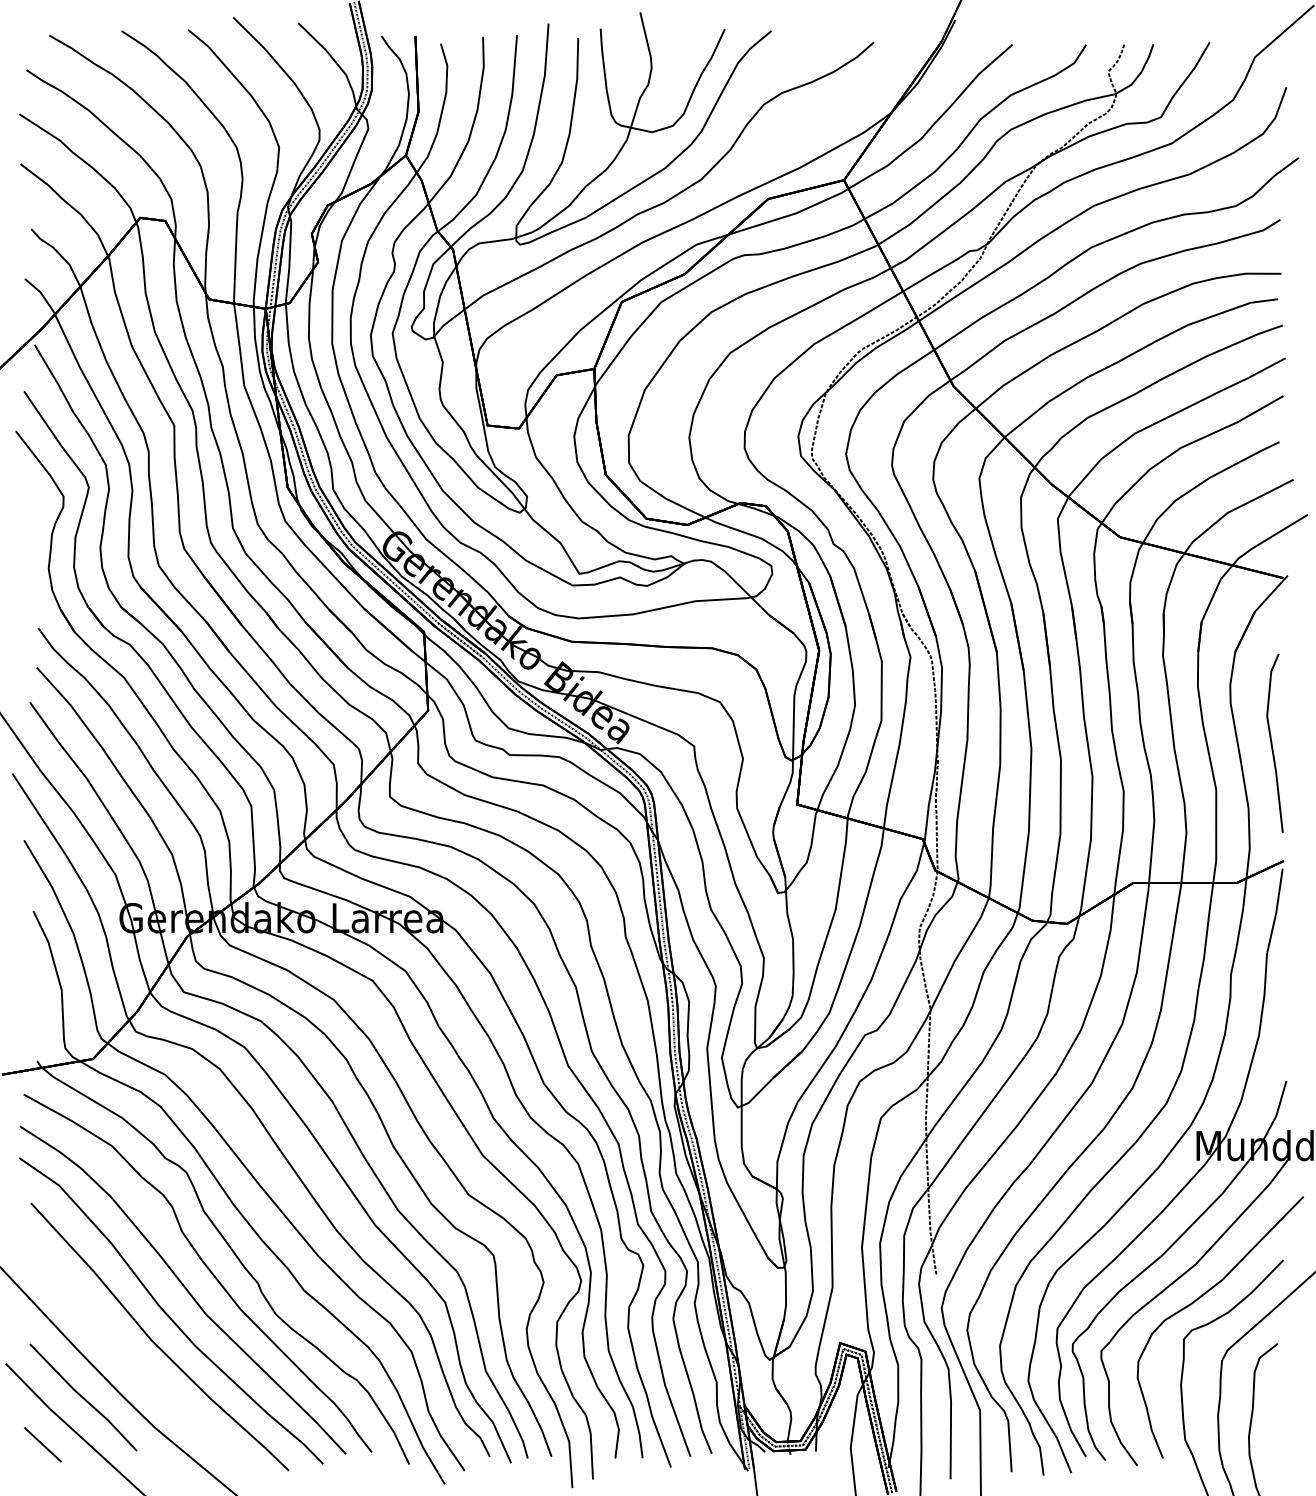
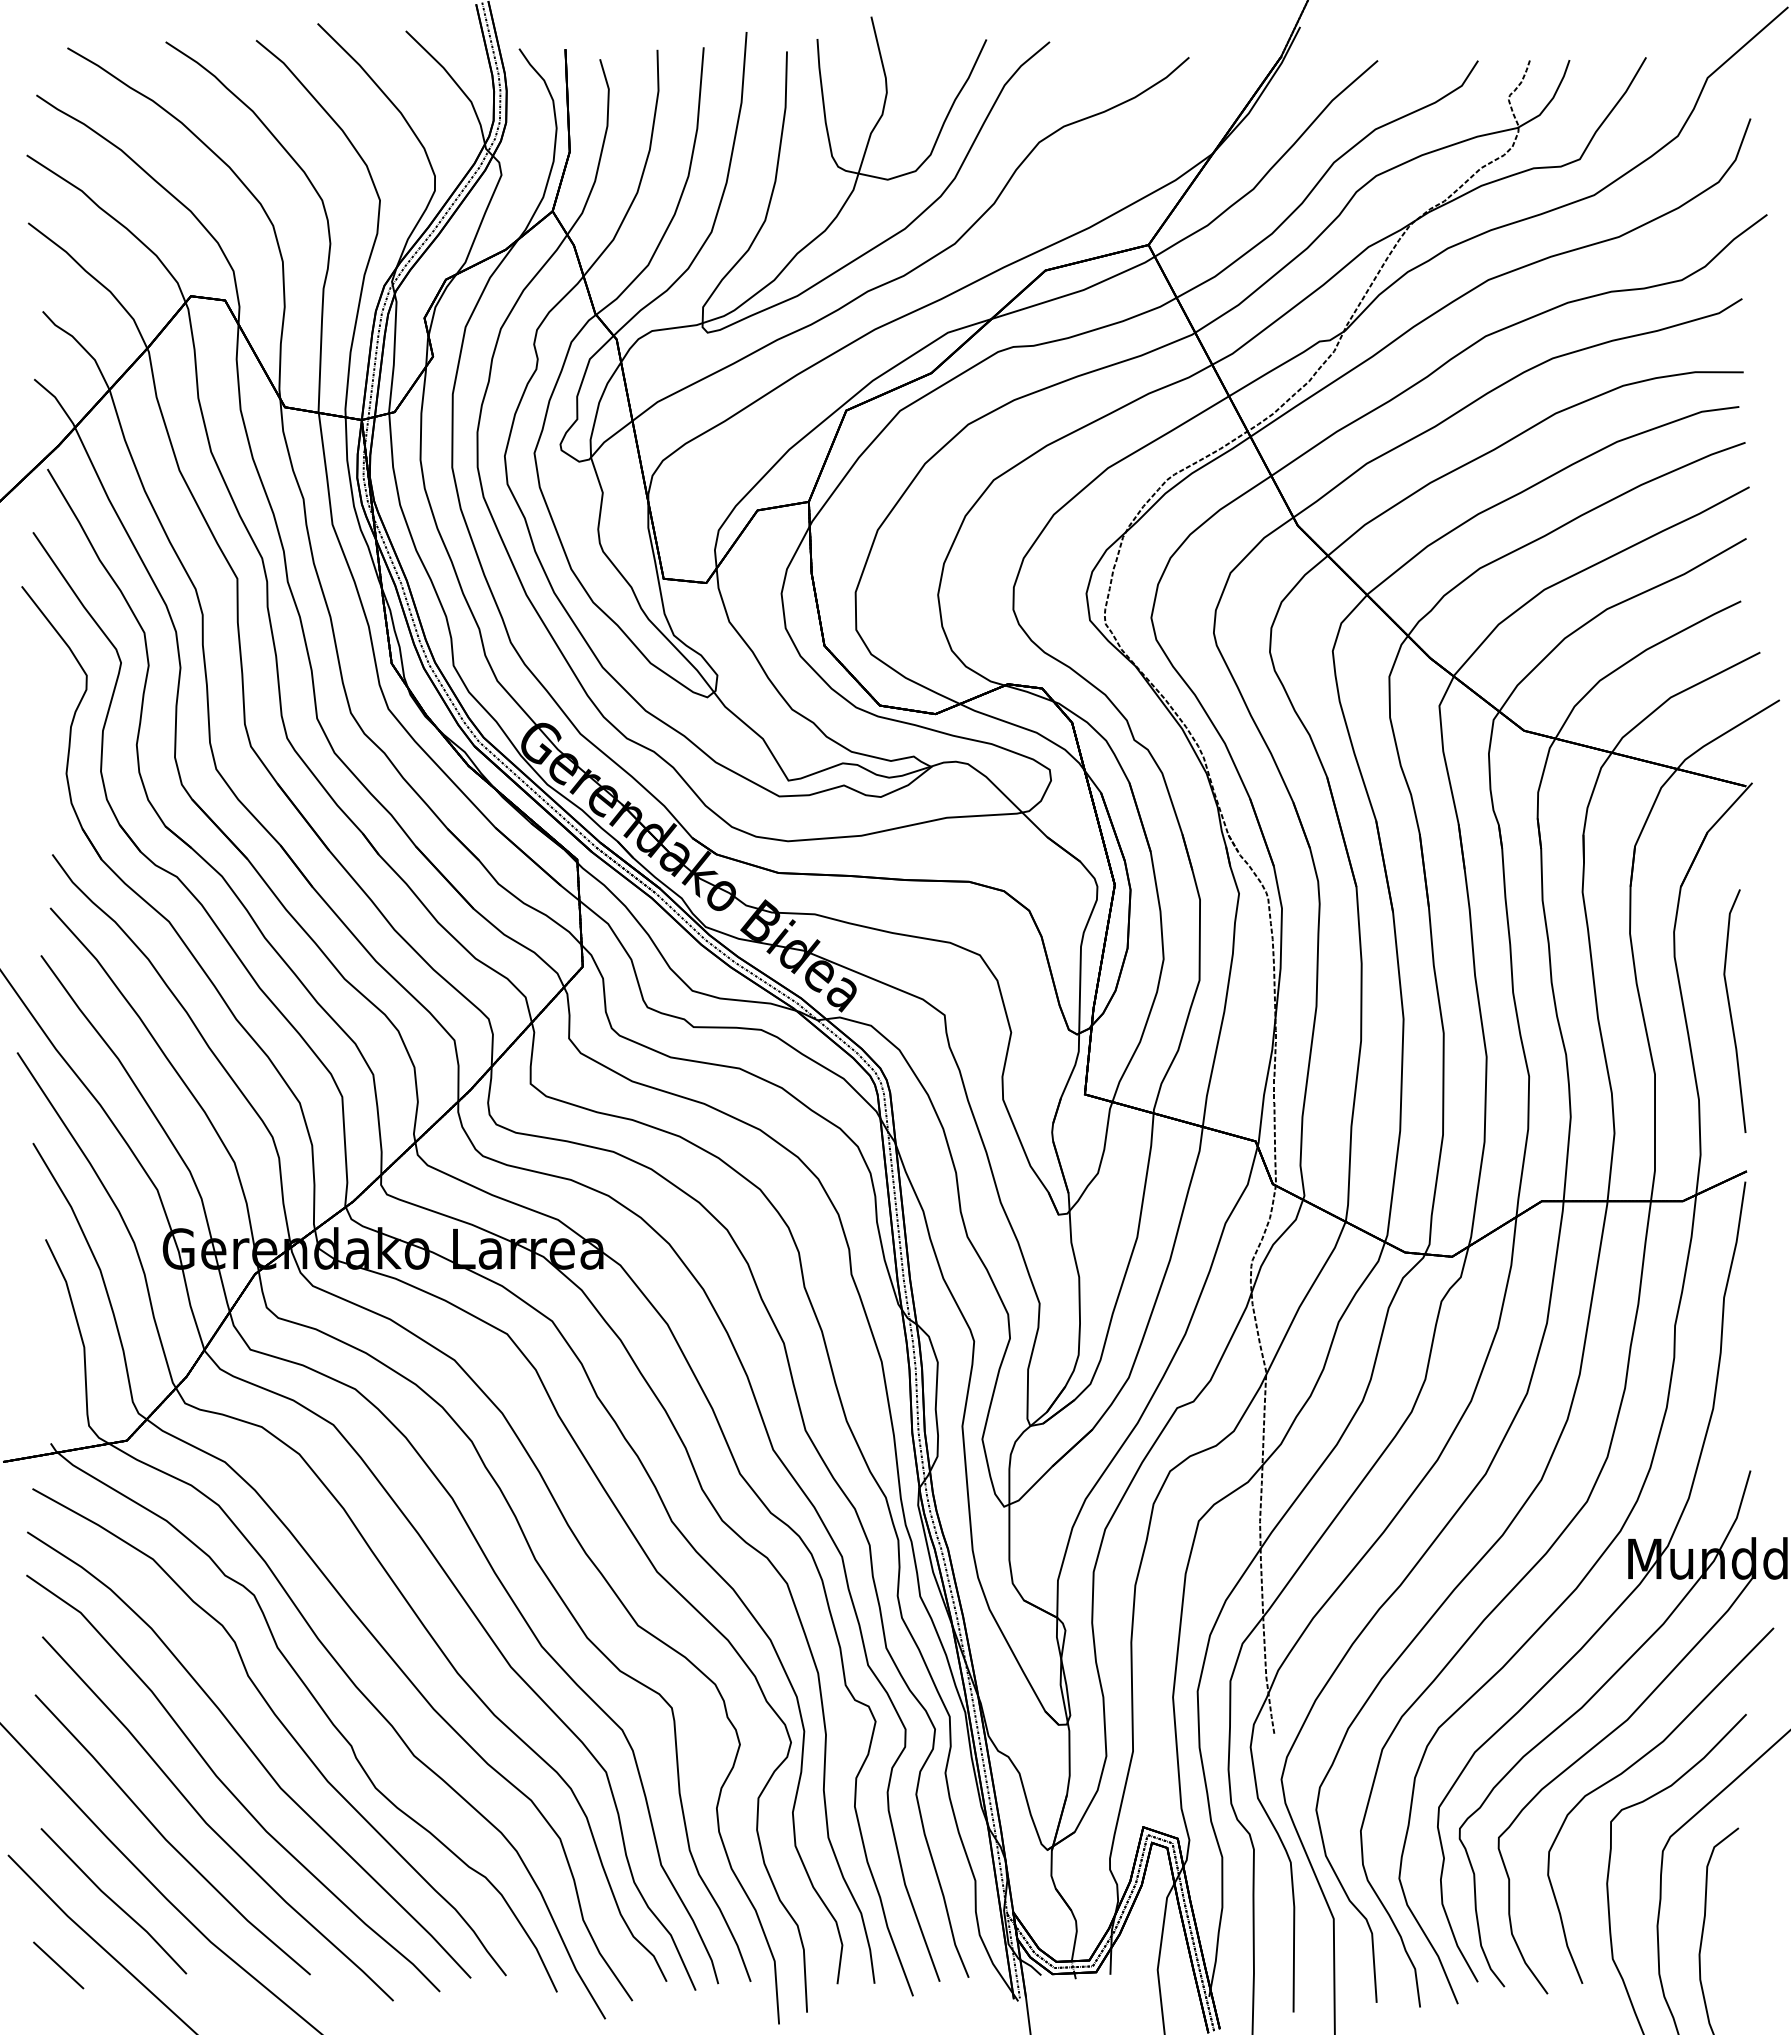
line: (122, 1352) -> (167, 1839), added

